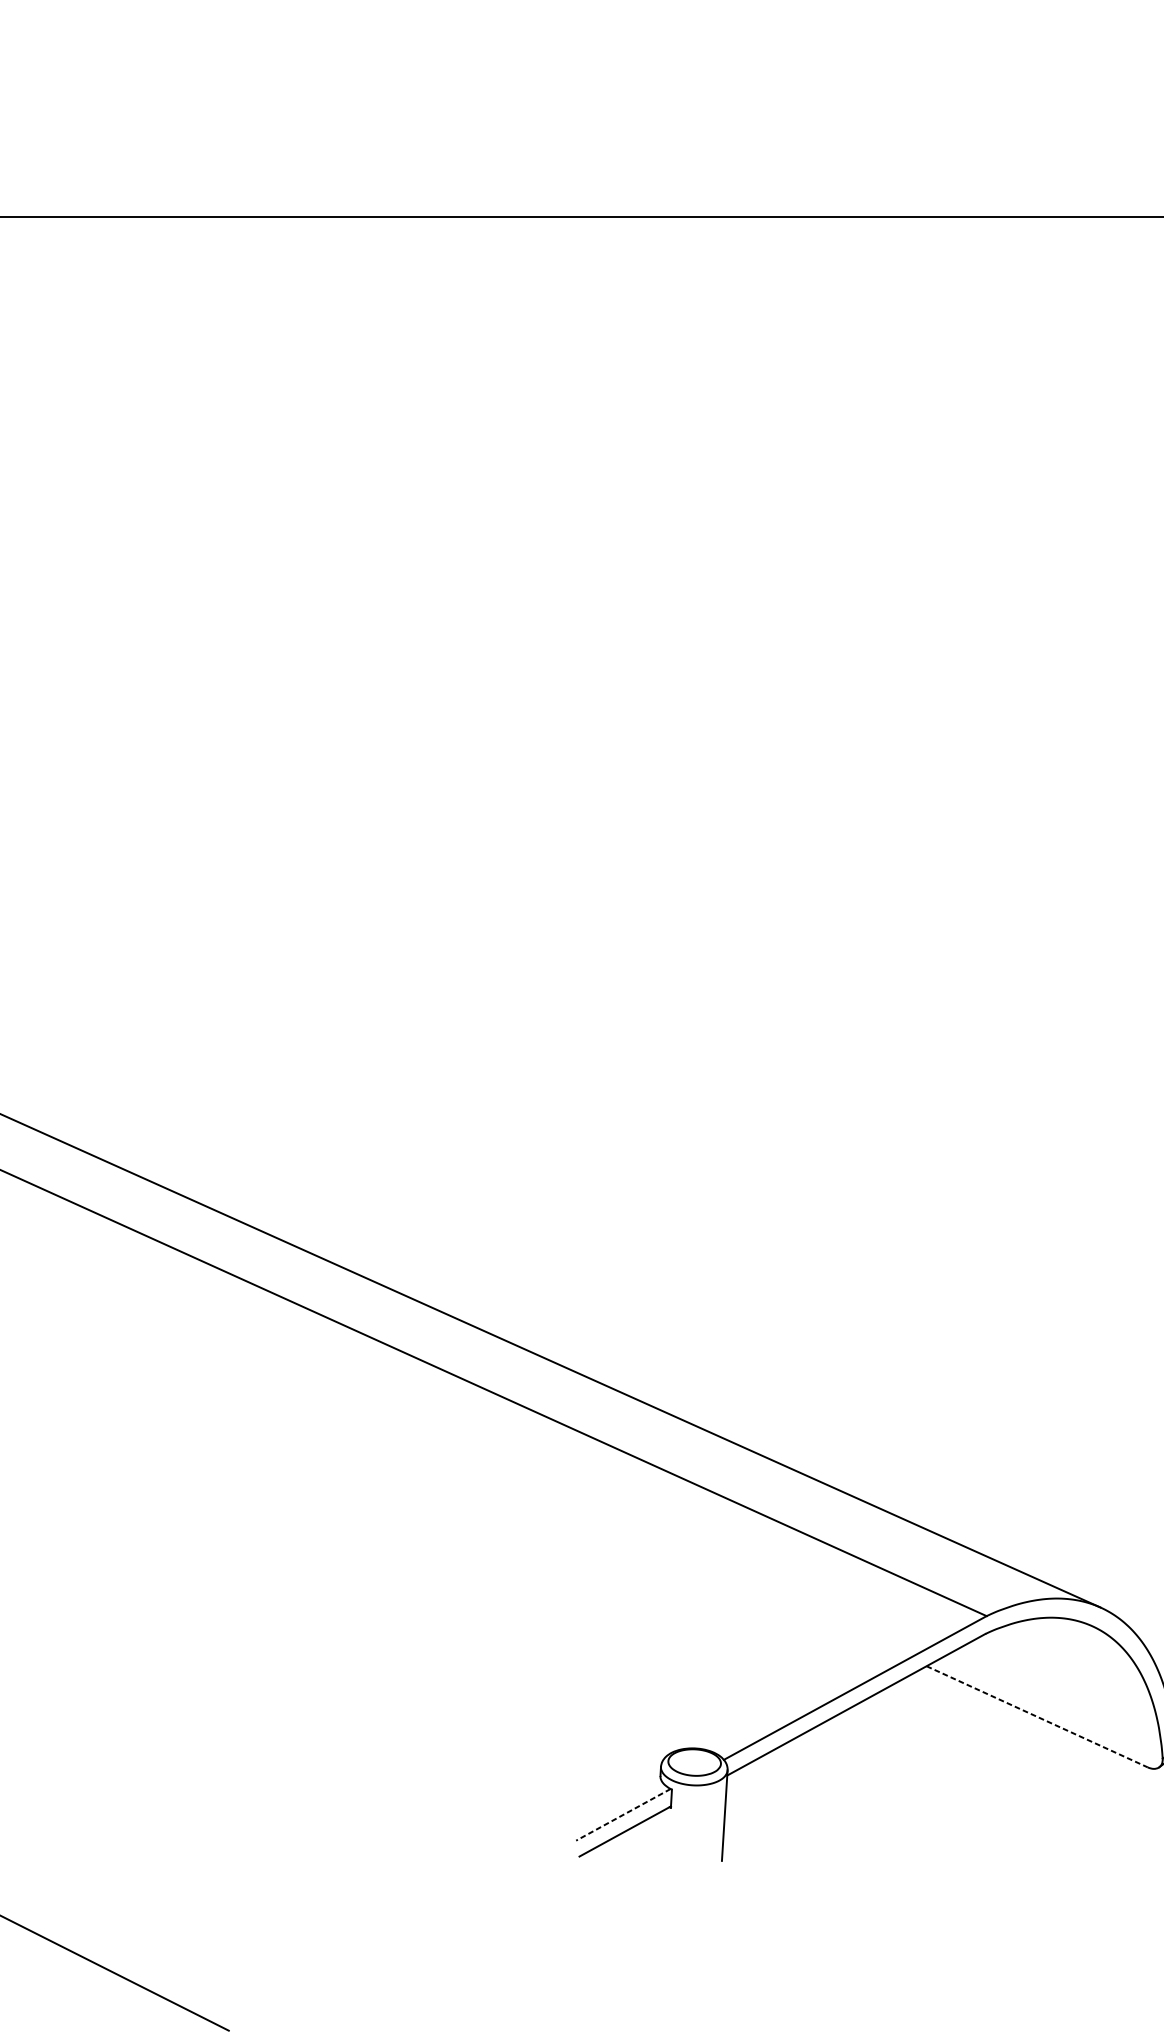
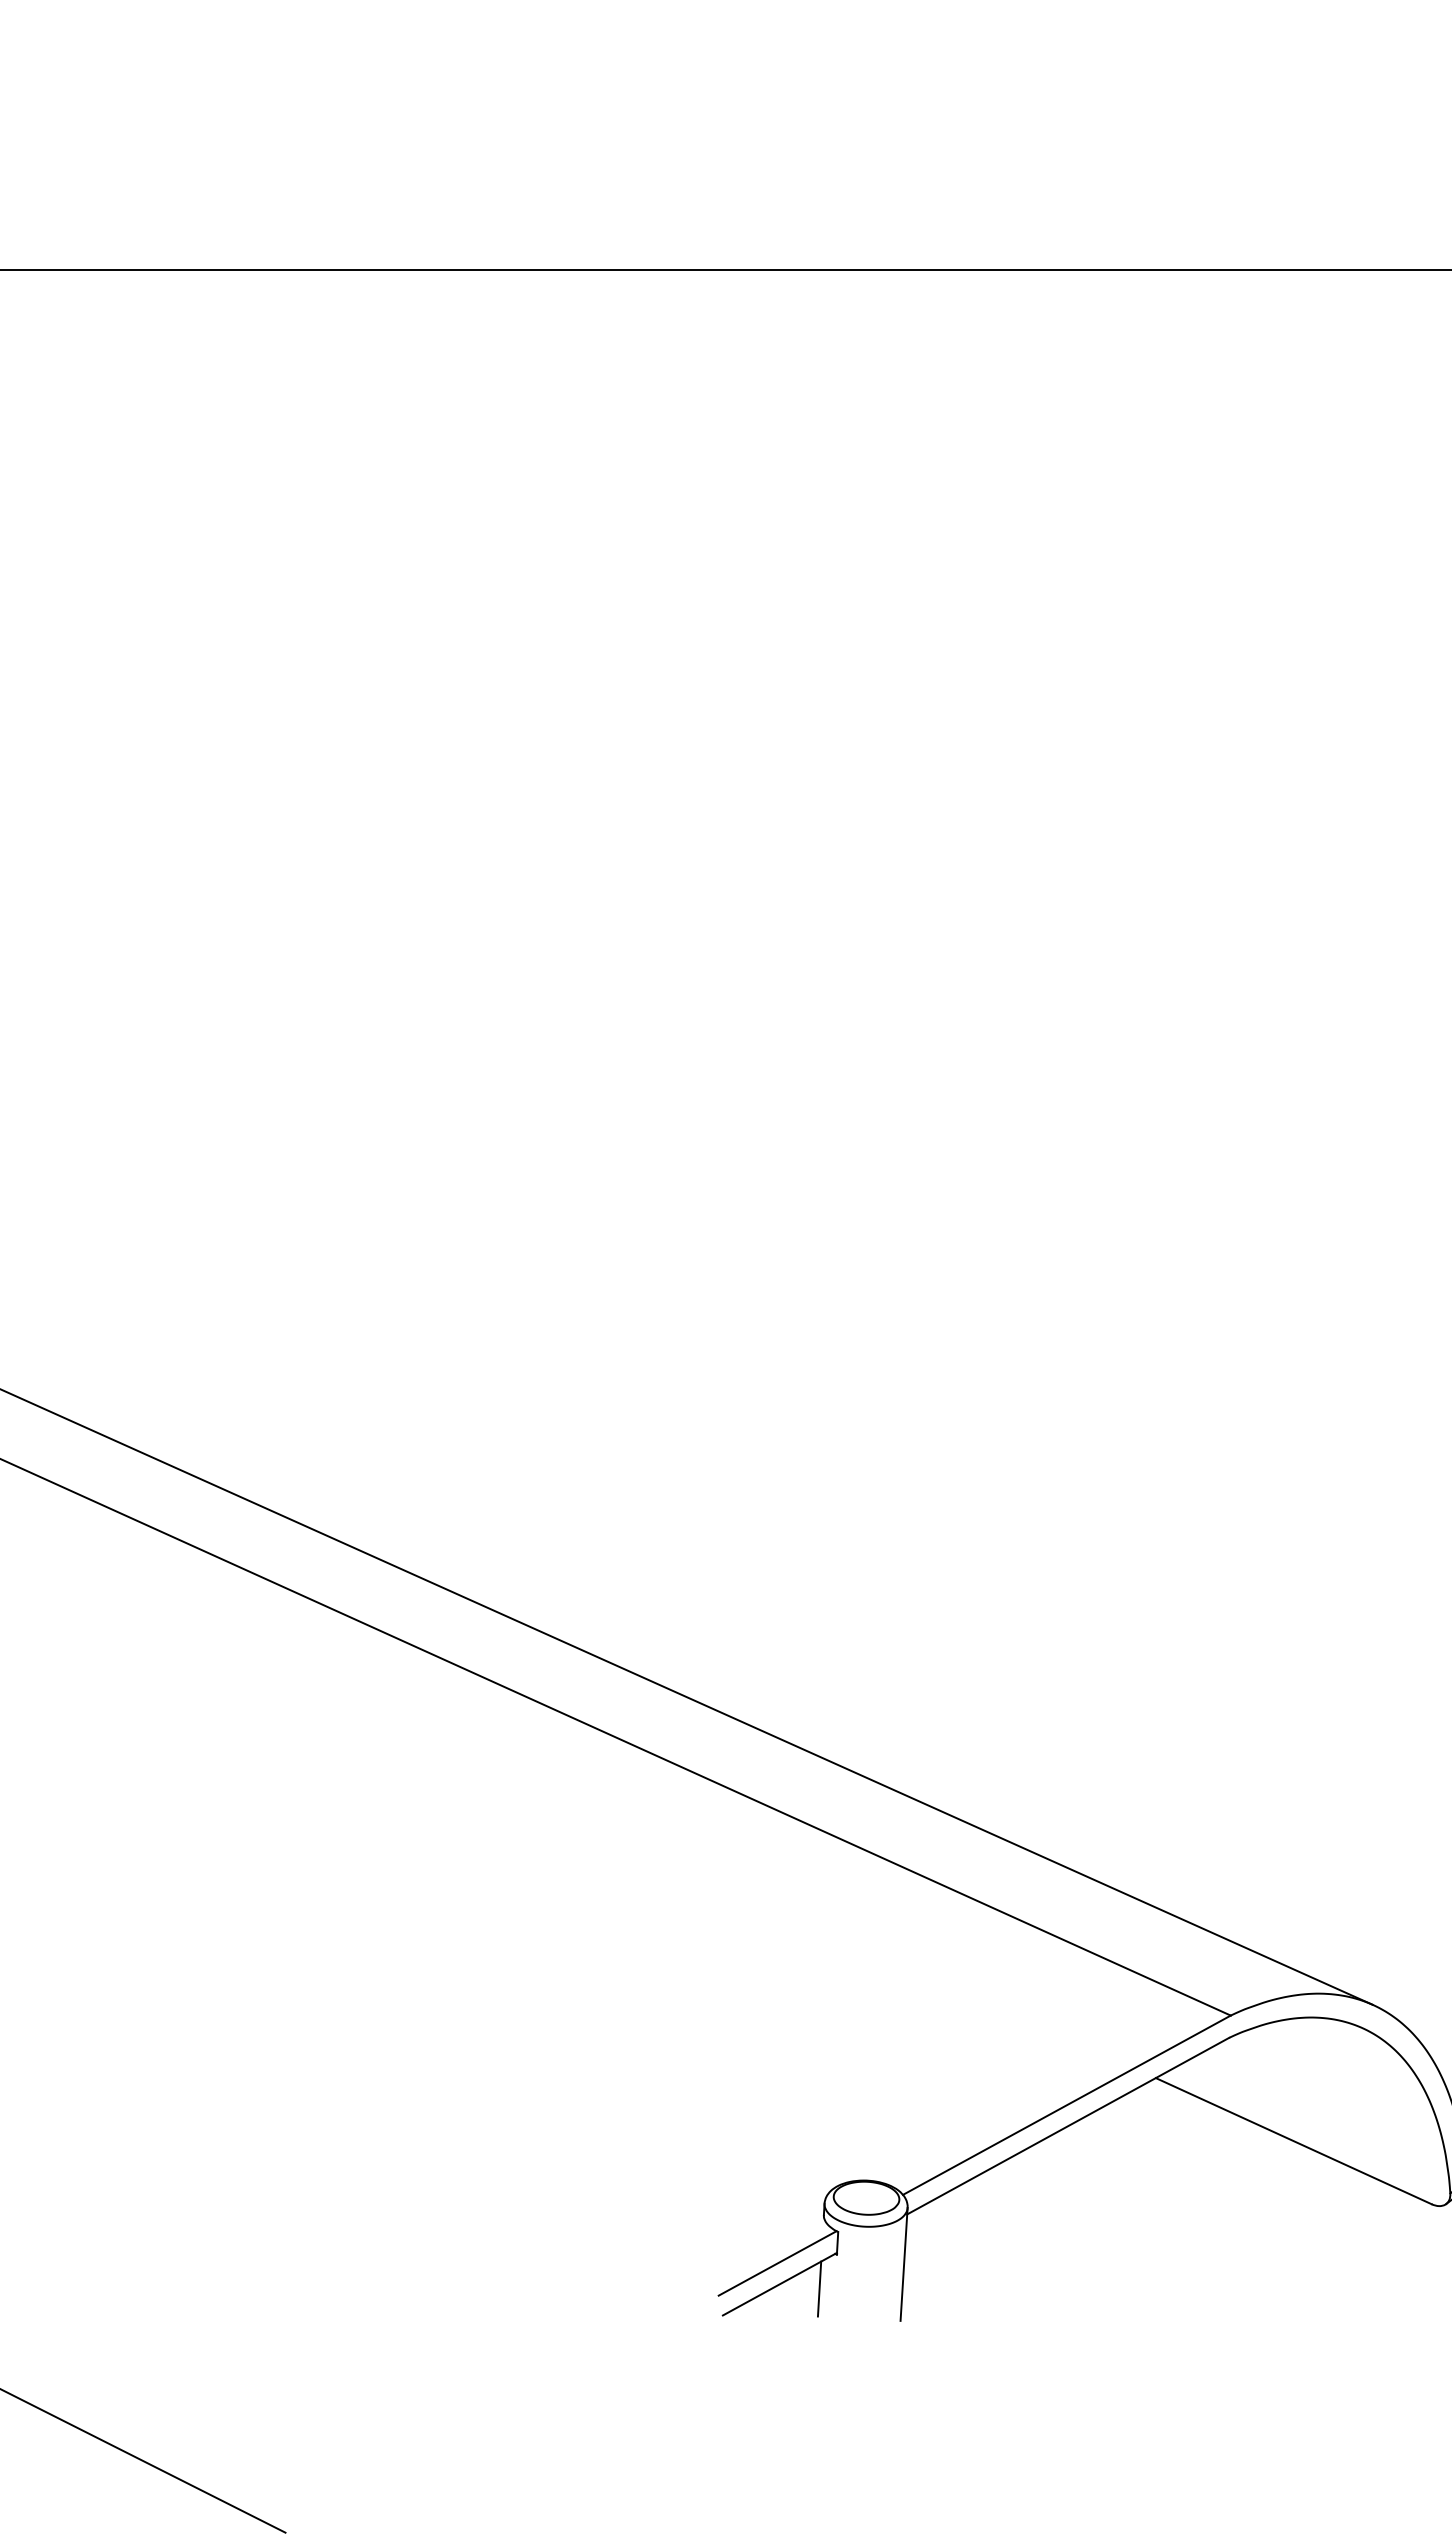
line: (1036, 1717) -> (1293, 2141), dashed -> solid
line: (623, 1814) -> (777, 2263), dashed -> solid
line: (656, 1834) -> (819, 2288), added

